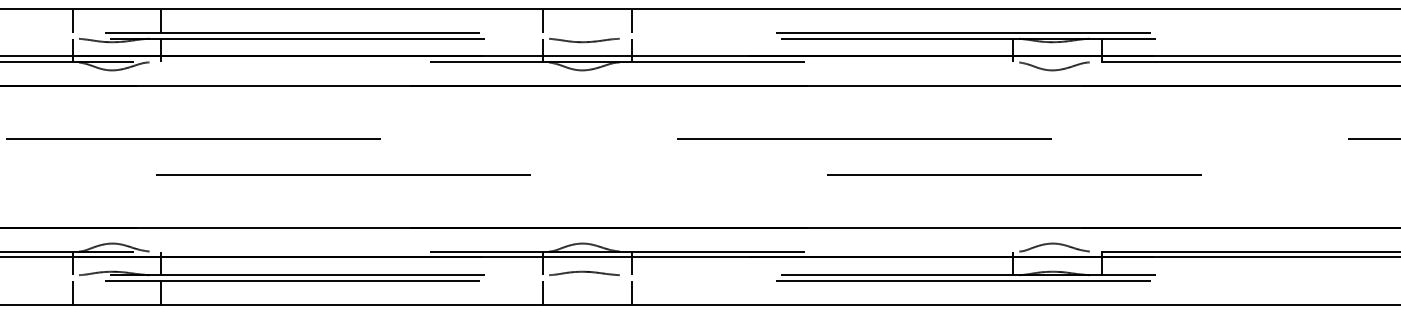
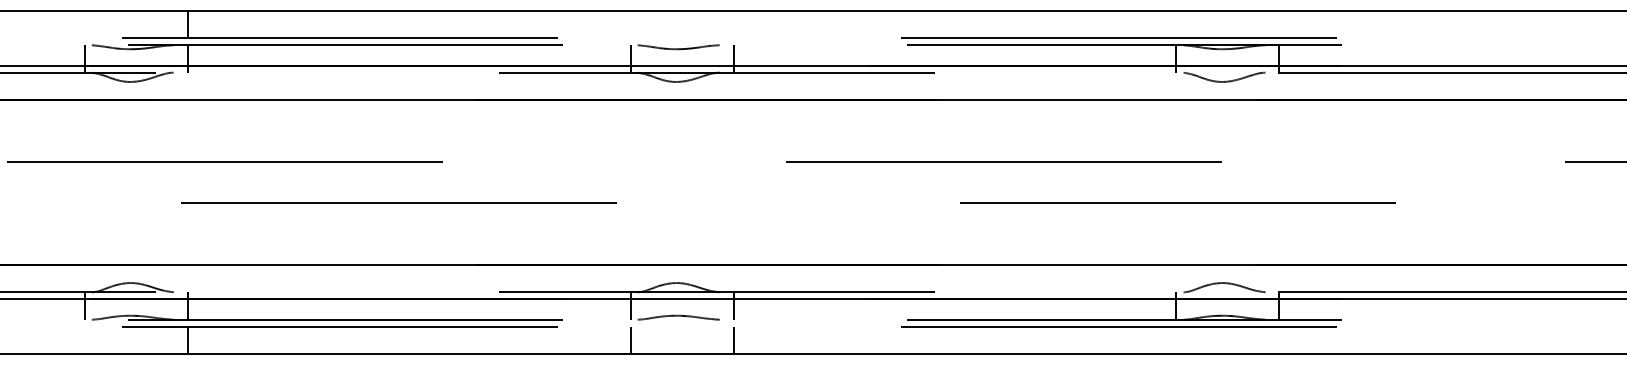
line: (72, 20) -> (84, 24), removed
line: (542, 20) -> (630, 24), removed
line: (631, 20) -> (733, 24), removed
line: (72, 293) -> (84, 340), removed

